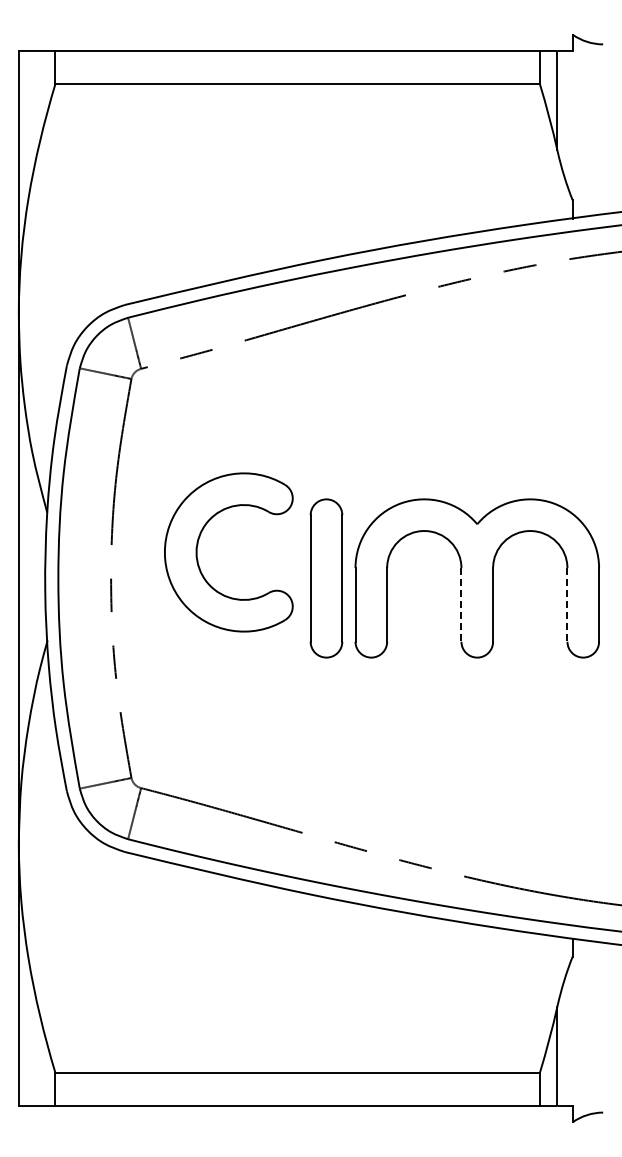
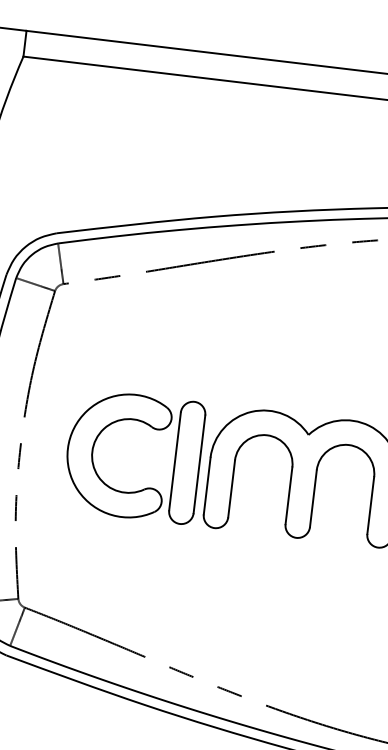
part: (198, 545) -> (94, 446), moved
line: (461, 604) -> (289, 495), dashed -> solid
line: (567, 604) -> (370, 505), dashed -> solid

